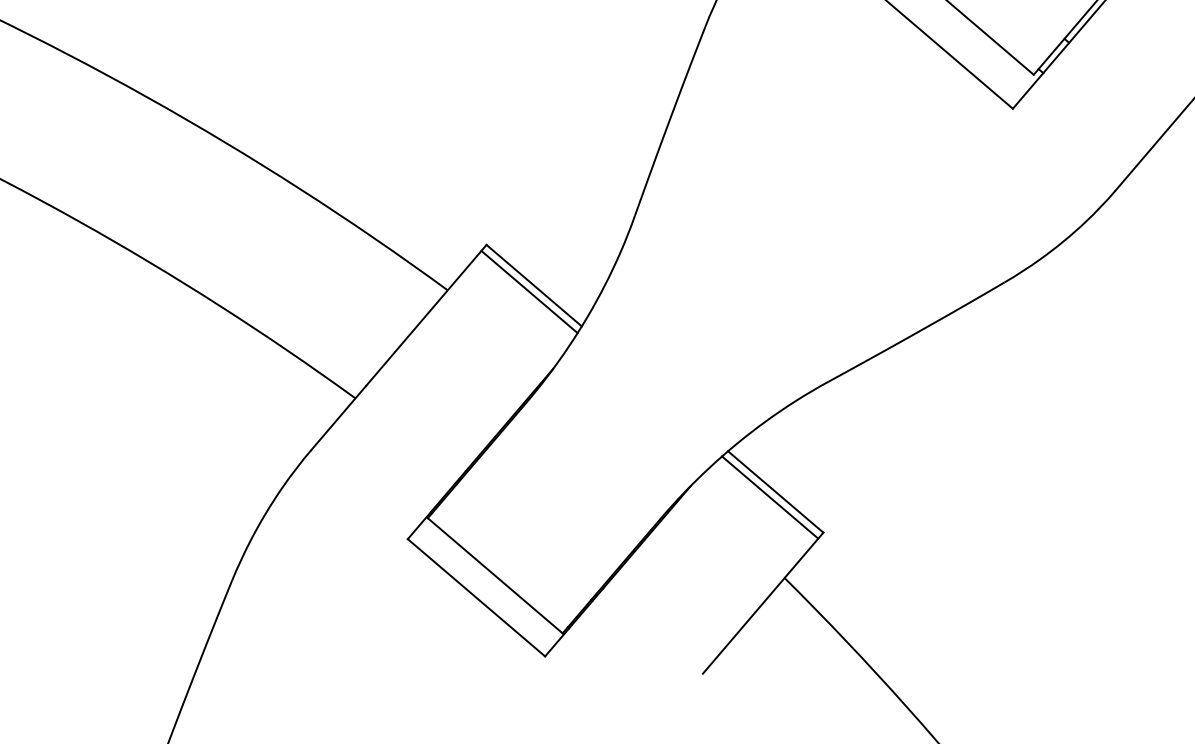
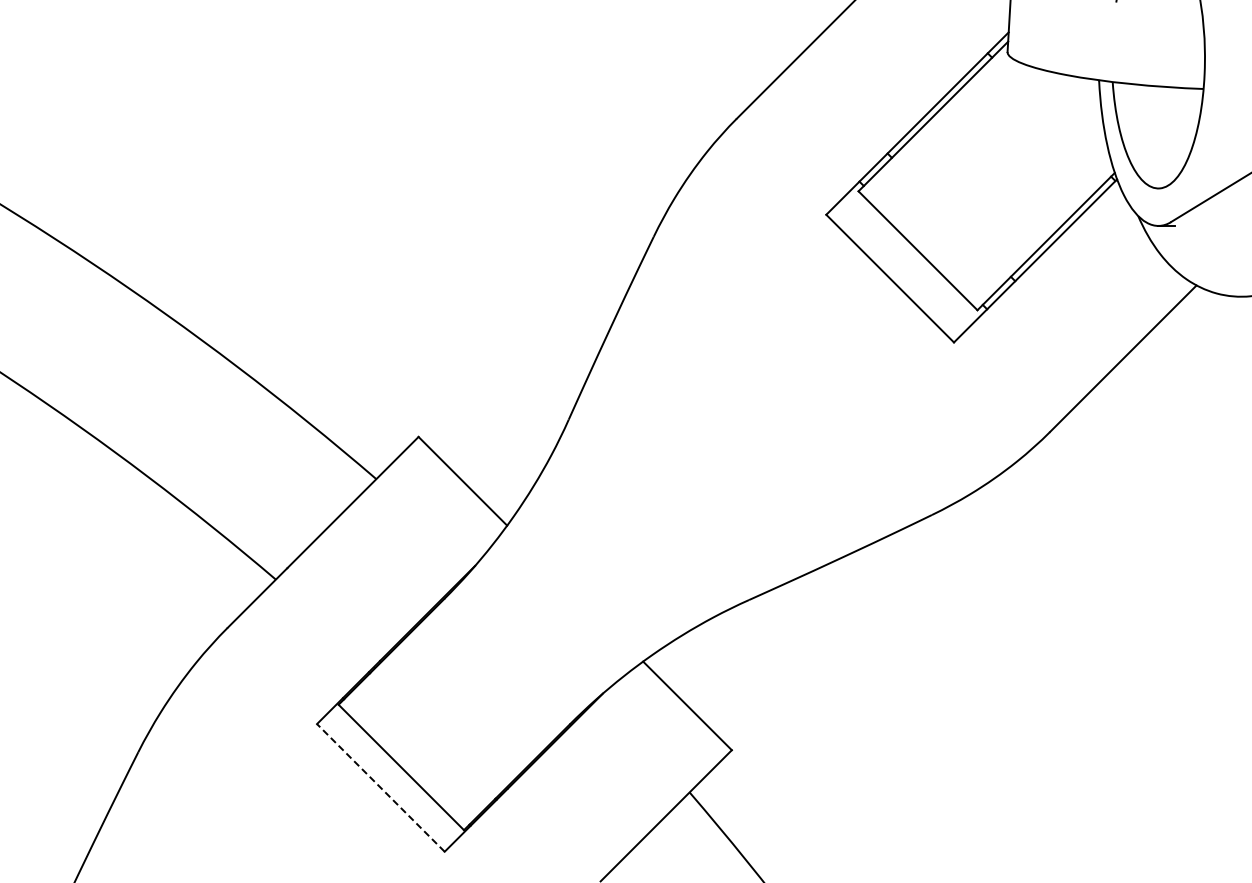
line: (529, 292) -> (457, 487), removed
line: (770, 497) -> (681, 710), removed
line: (476, 597) -> (380, 787), solid -> dashed

